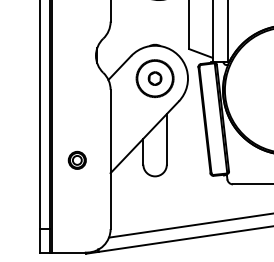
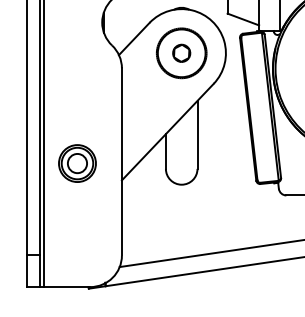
part: (76, 159) -> (76, 162), size x1.6

